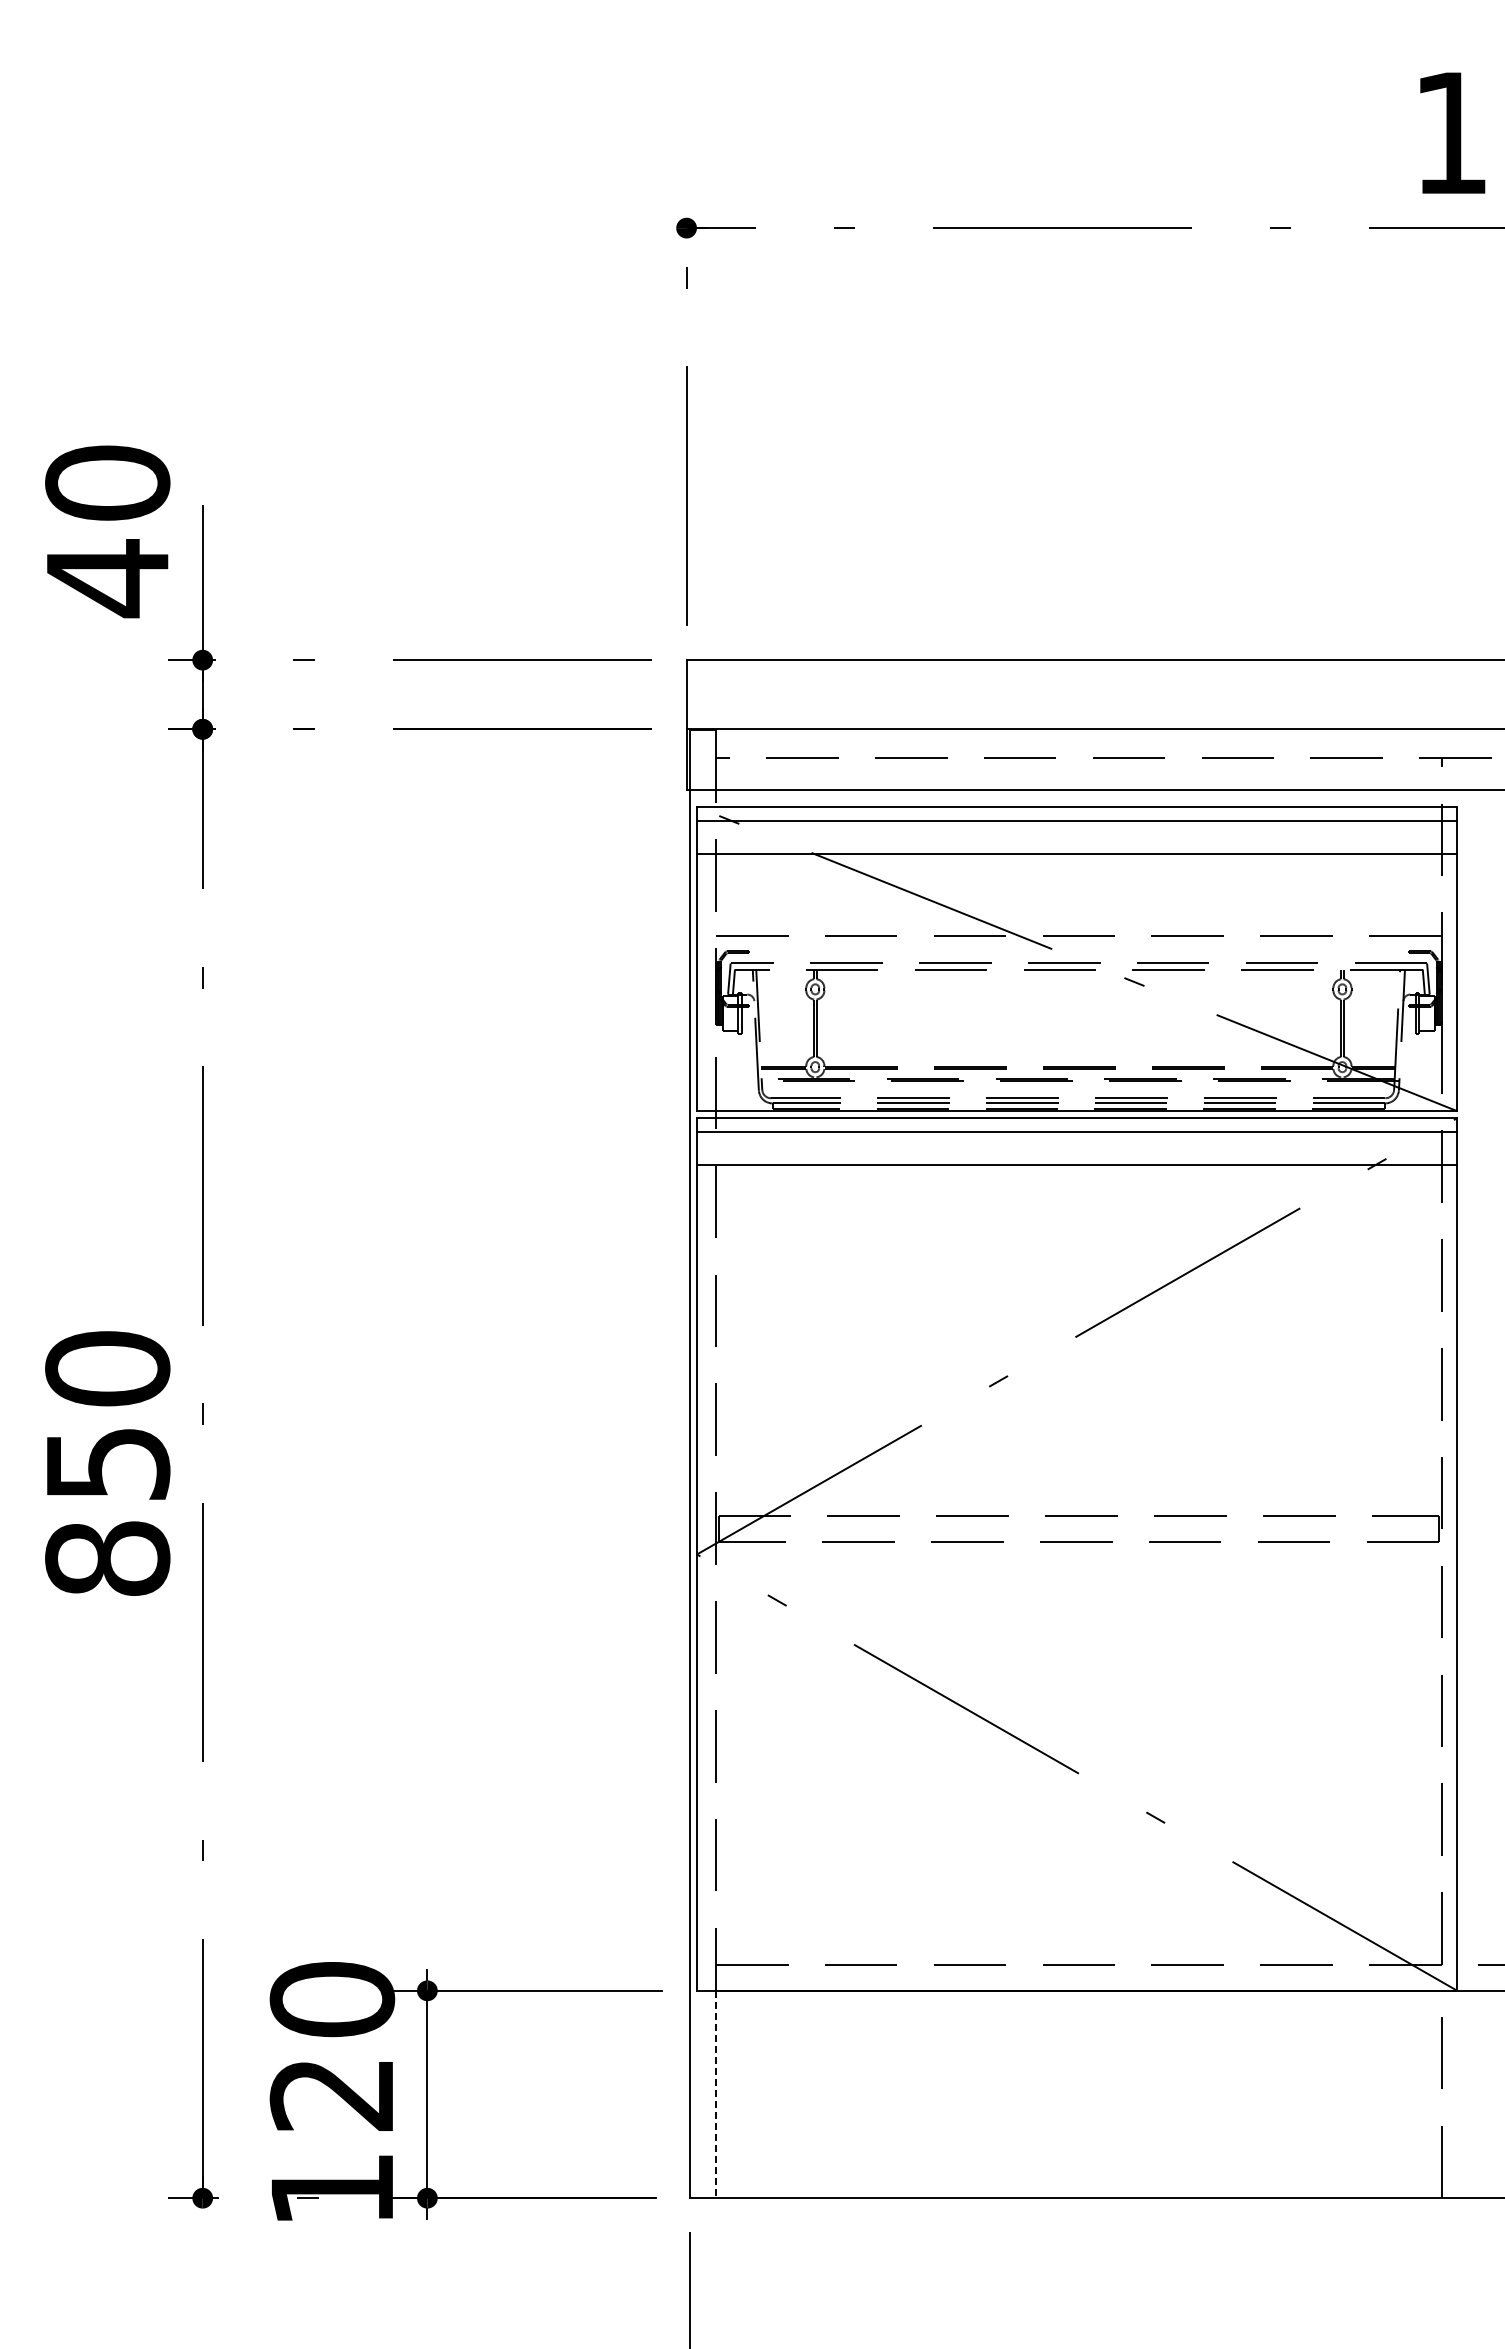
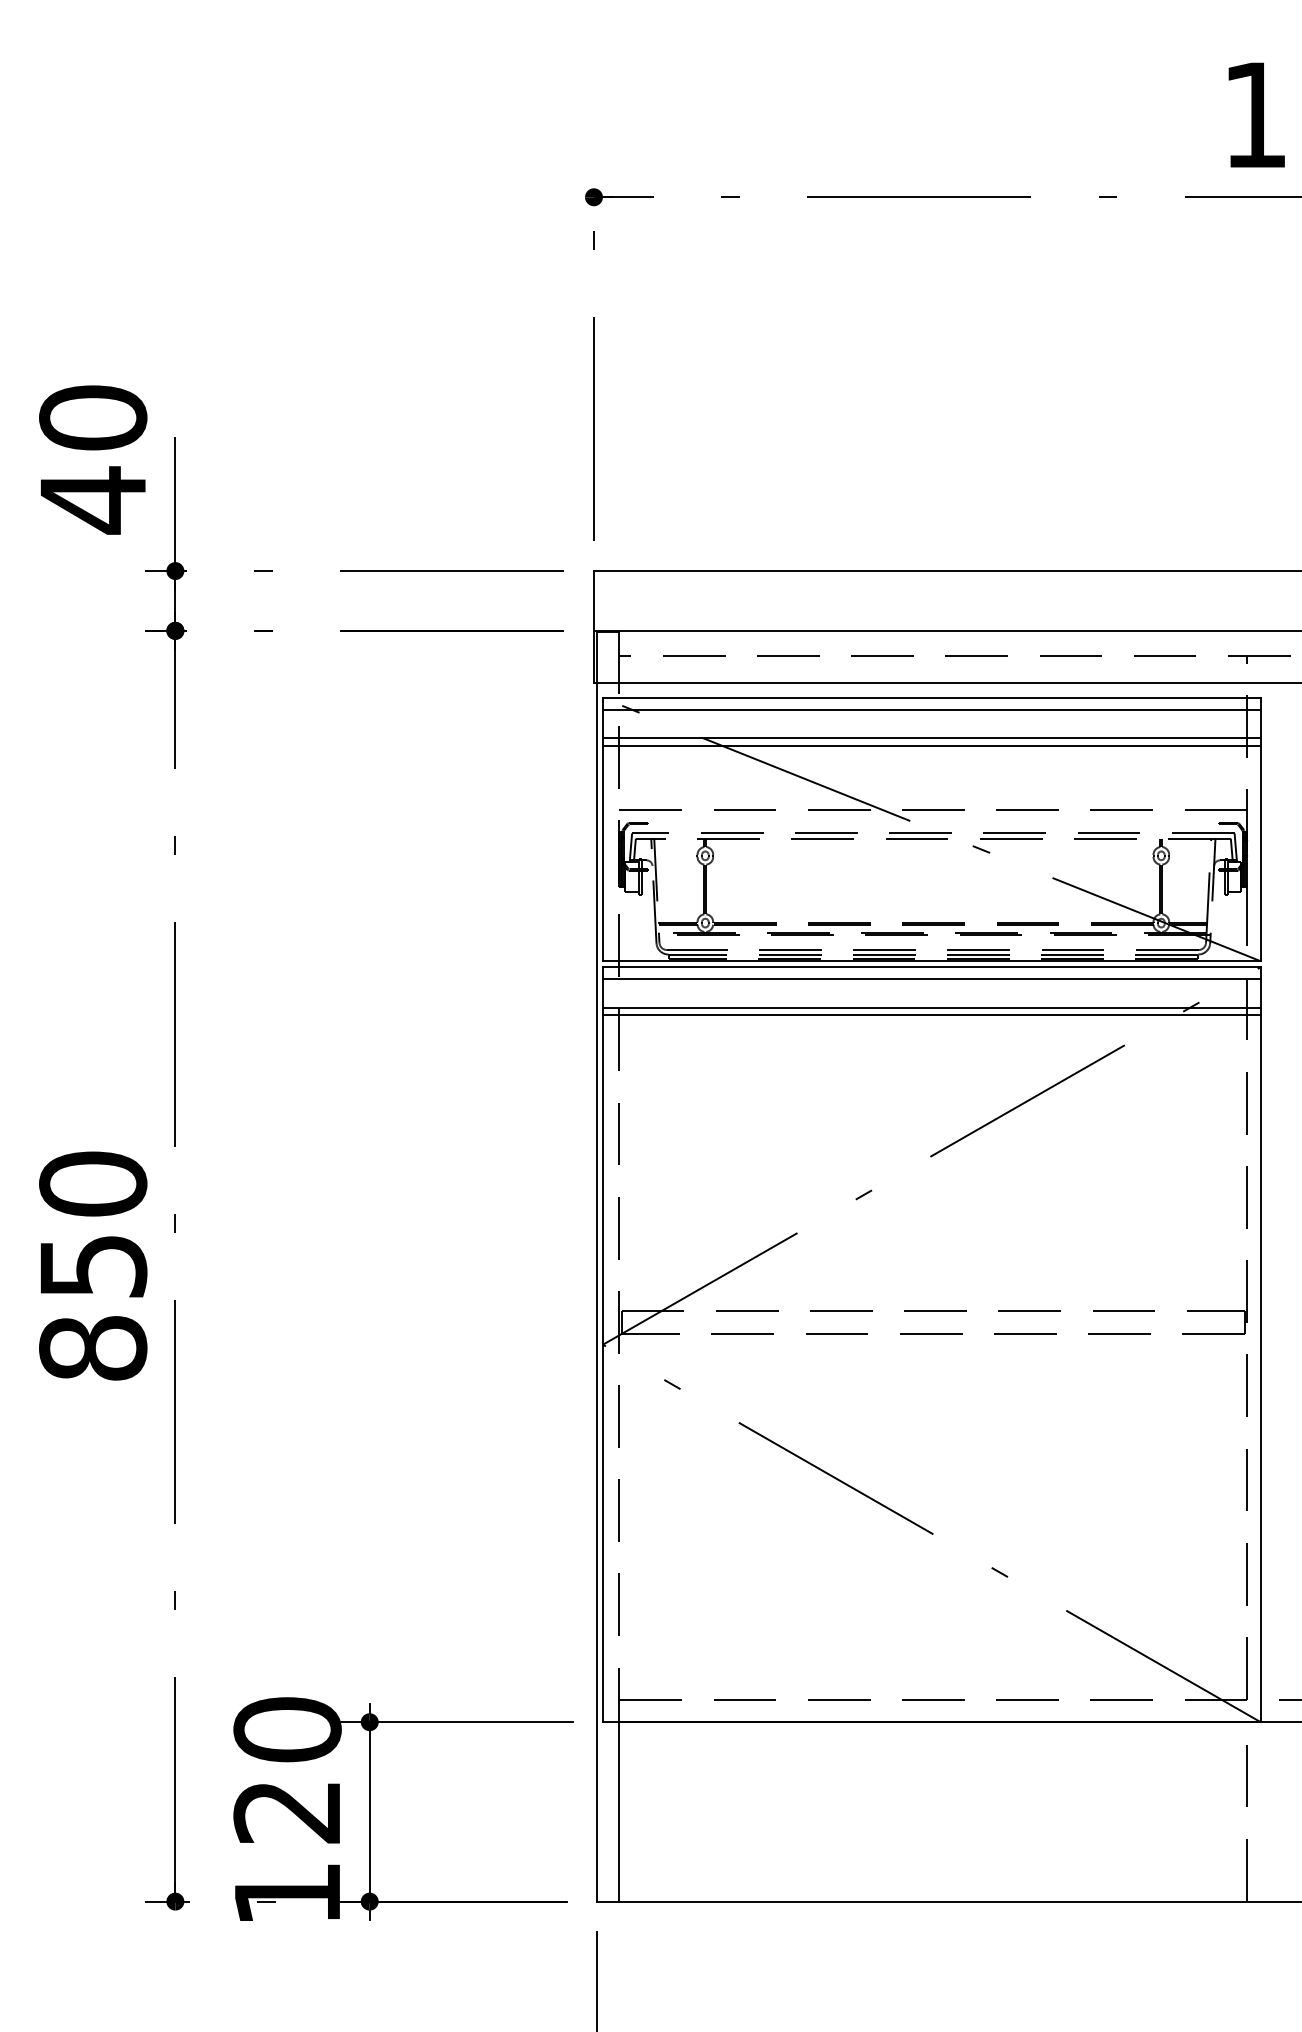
line: (1076, 862) -> (931, 746), added
line: (1076, 1173) -> (931, 1015), added
line: (715, 2094) -> (618, 1811), dashed -> solid

